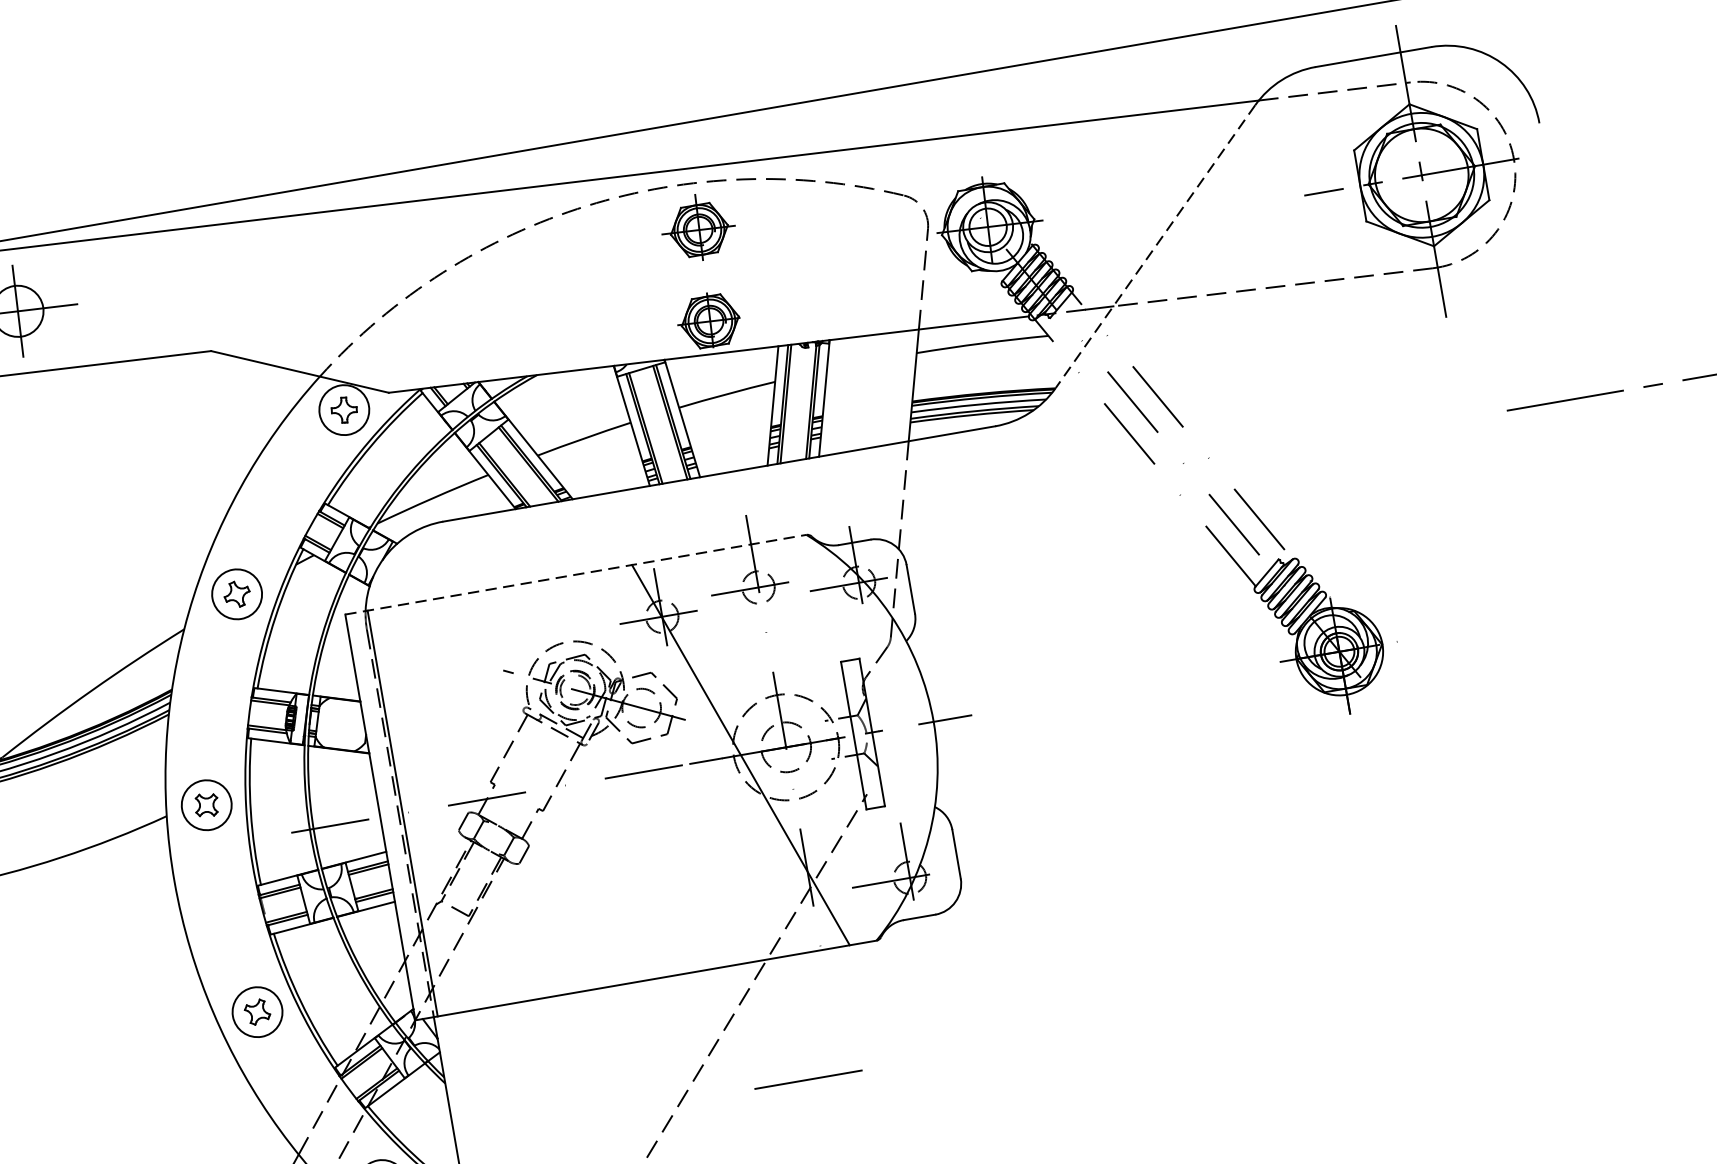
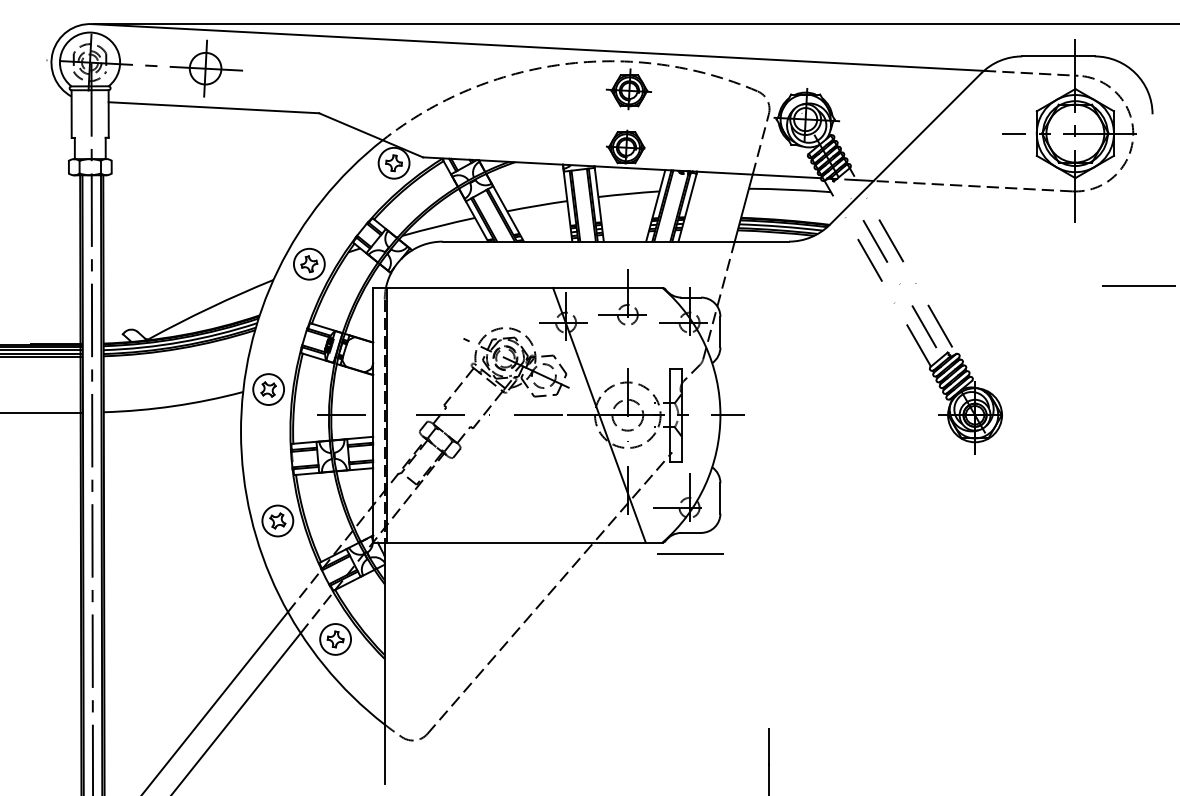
line: (1155, 247) -> (905, 149), dashed -> solid
line: (575, 574) -> (517, 287), dashed -> solid
line: (808, 1078) -> (690, 553), moved

